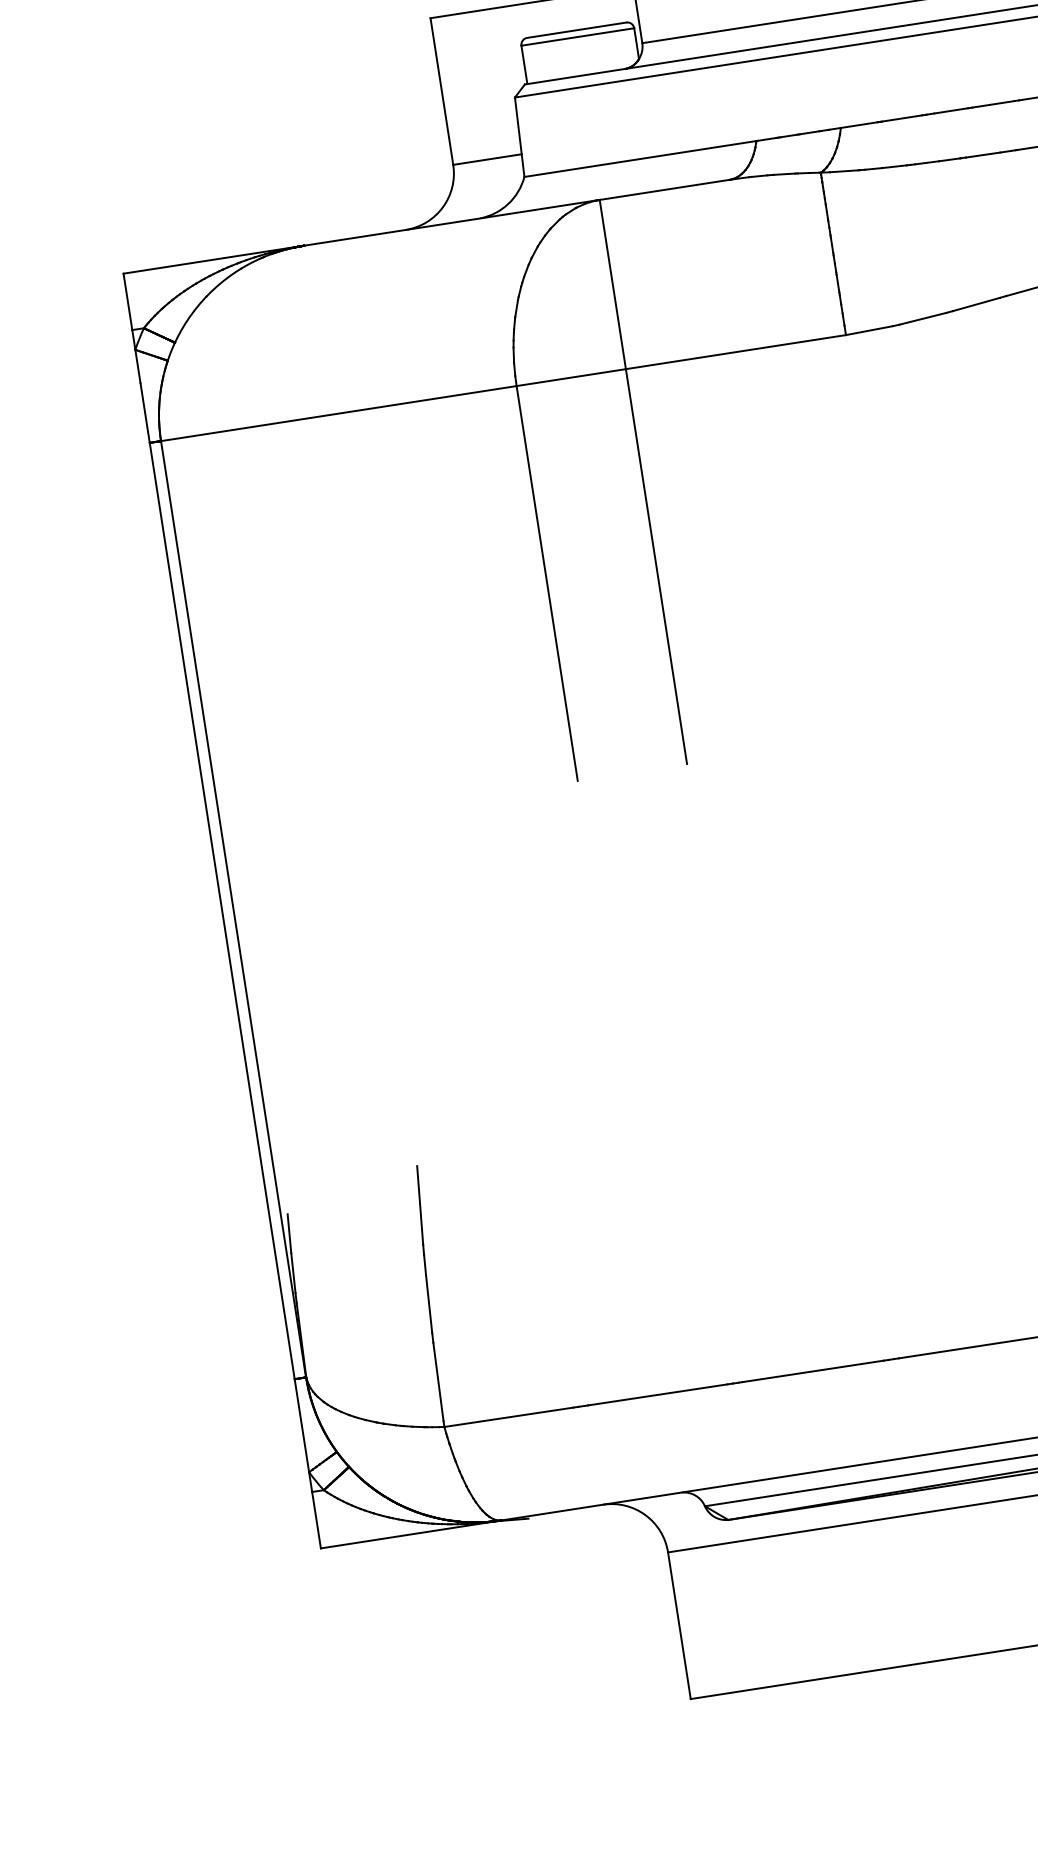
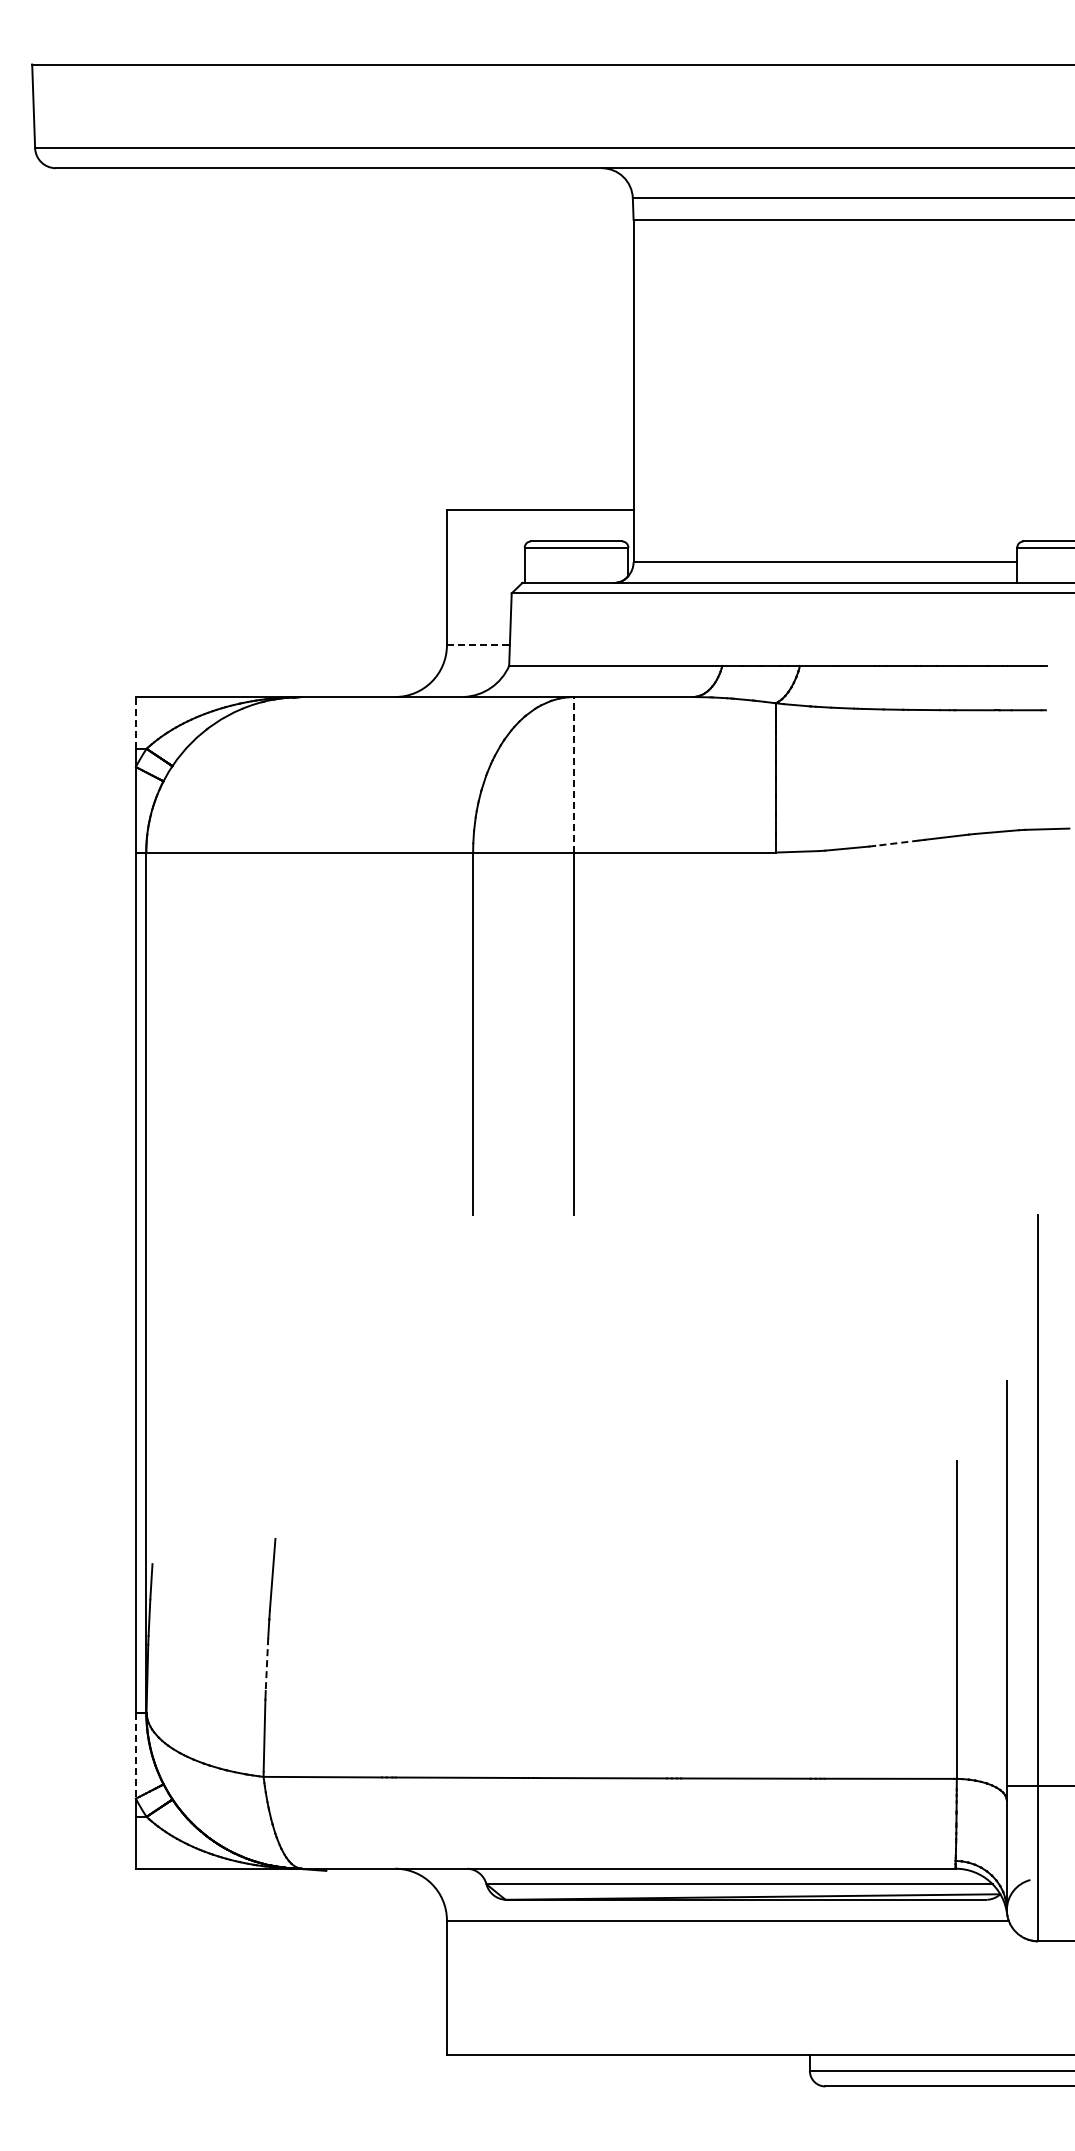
line: (487, 159) -> (478, 645), solid -> dashed
line: (612, 284) -> (573, 774), solid -> dashed
line: (127, 301) -> (135, 722), solid -> dashed
line: (975, 304) -> (896, 843), solid -> dashed
line: (428, 1305) -> (266, 1665), solid -> dashed
line: (301, 1425) -> (135, 1755), solid -> dashed

